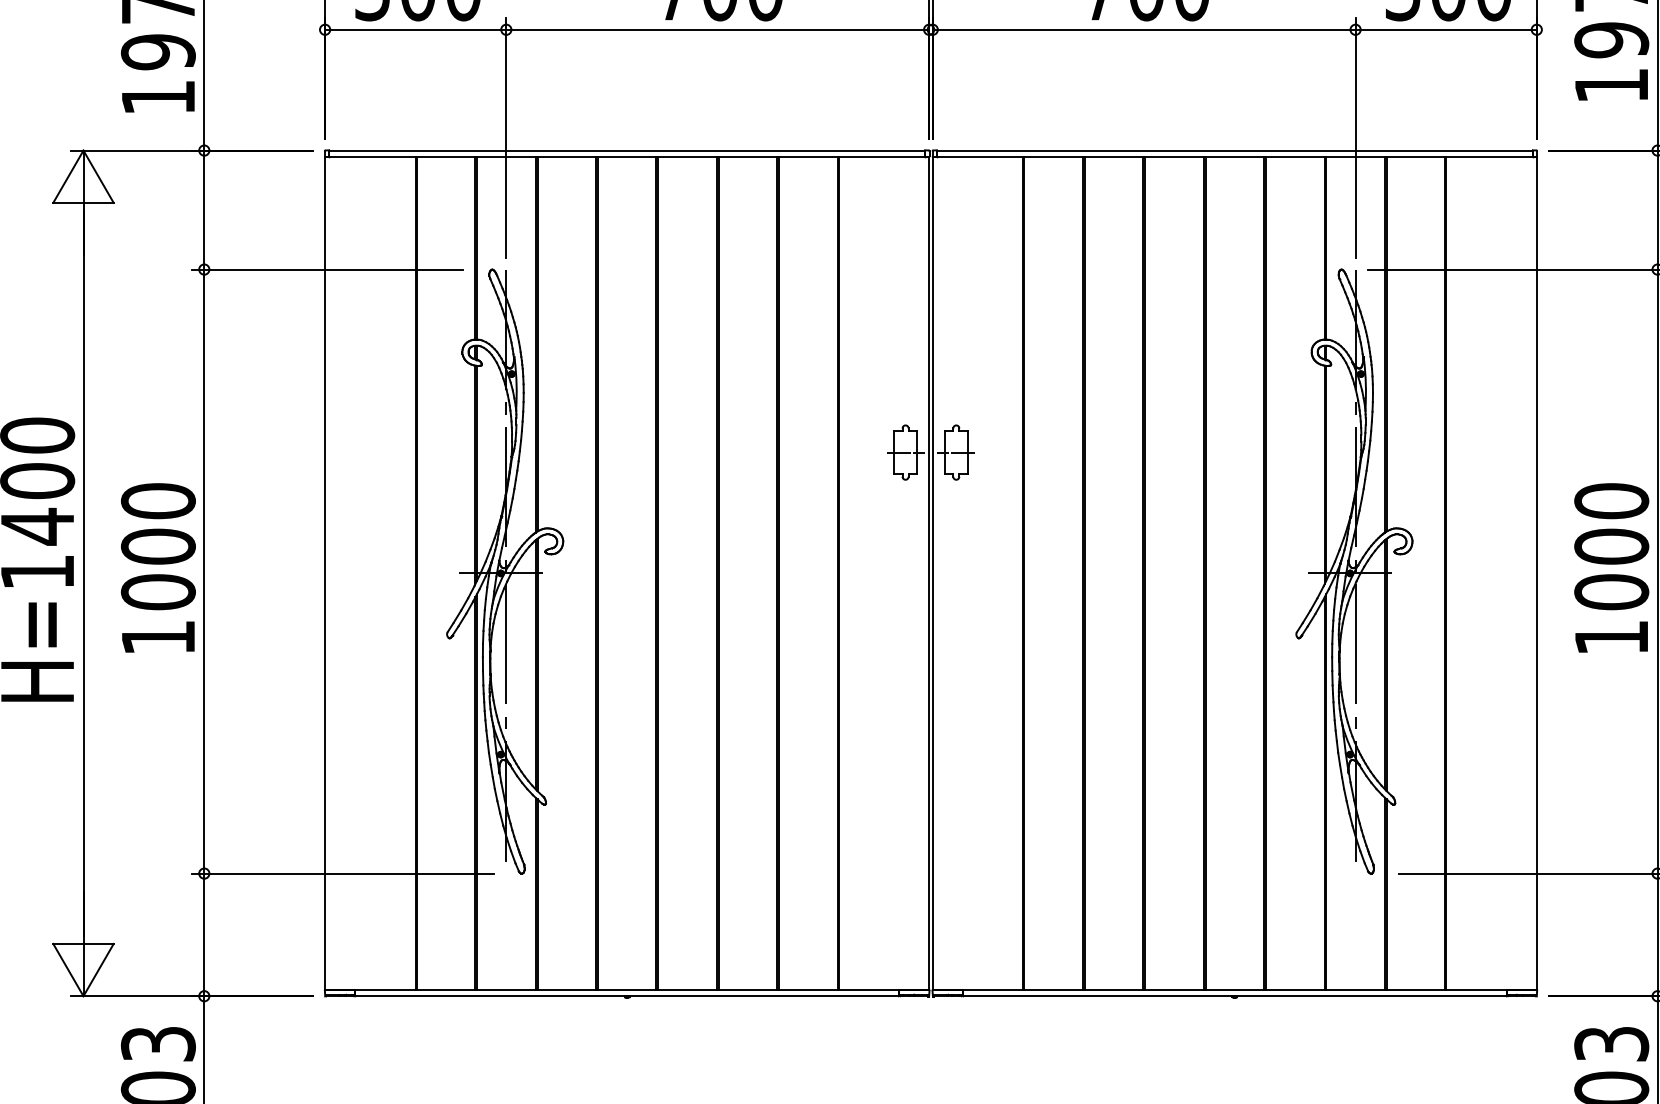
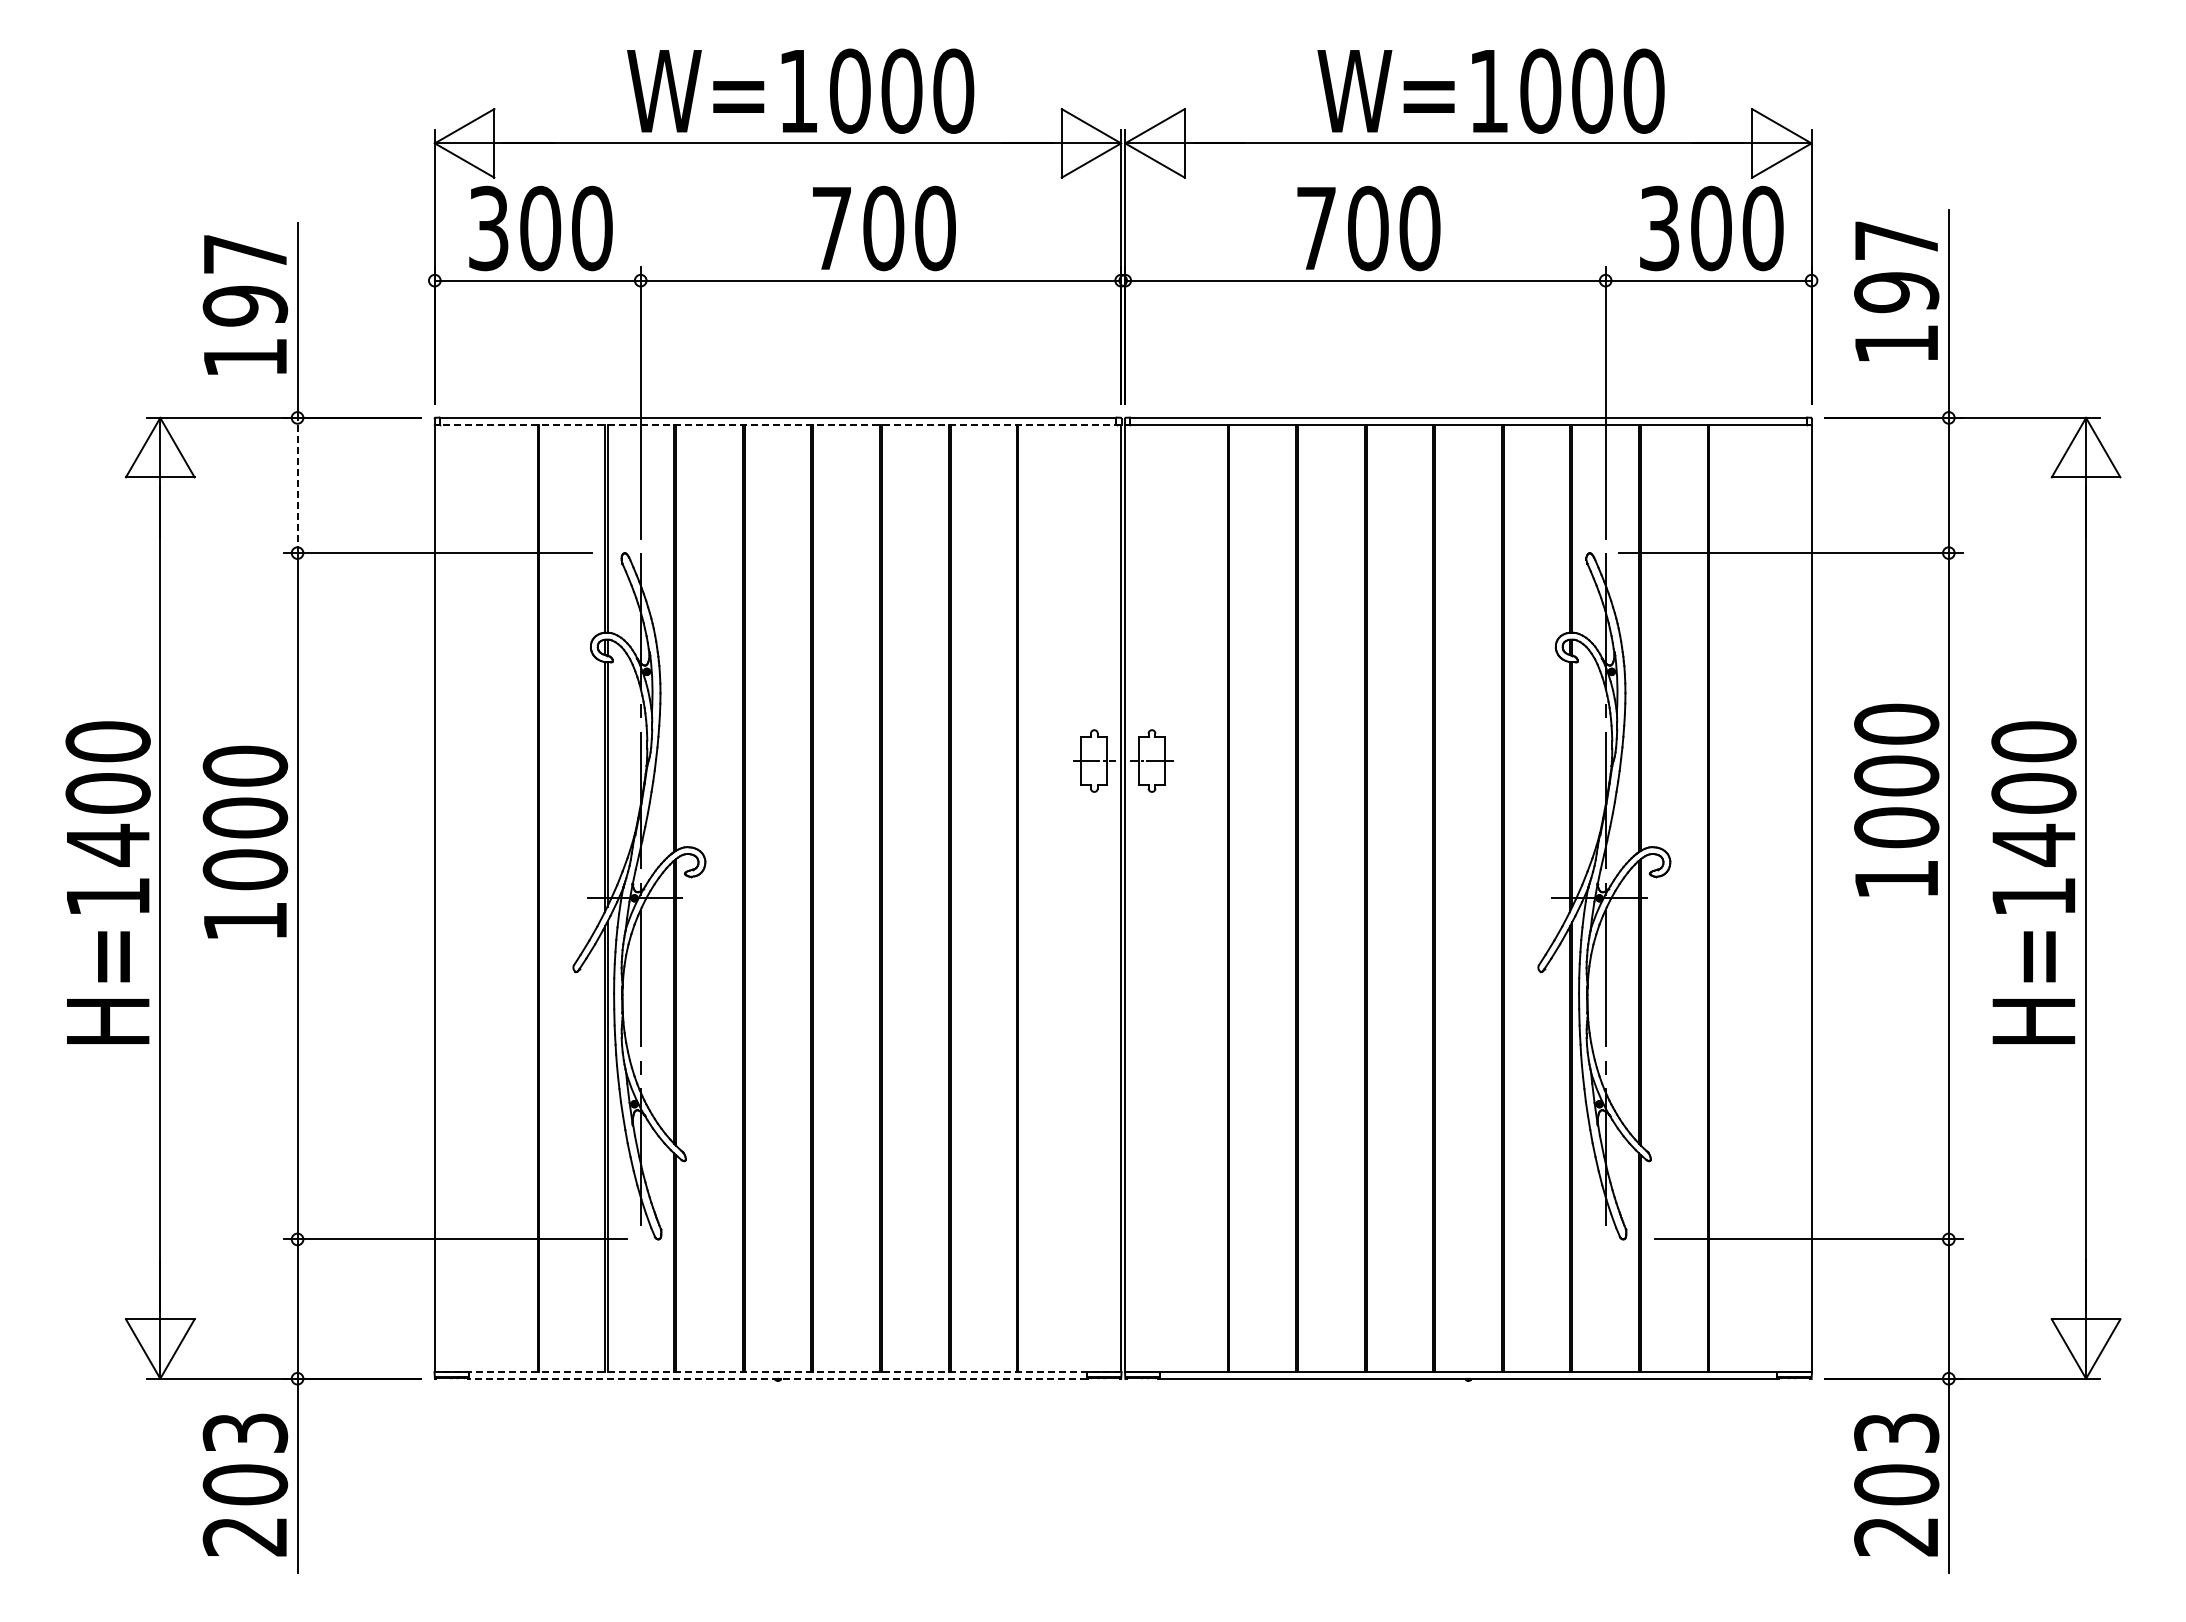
line: (626, 156) -> (777, 424), solid -> dashed
line: (204, 210) -> (297, 485), solid -> dashed
text: (158, 567) -> (245, 841), moved
text: (1611, 567) -> (1896, 799), moved
line: (626, 989) -> (777, 1371), solid -> dashed
line: (626, 996) -> (777, 1378), solid -> dashed

